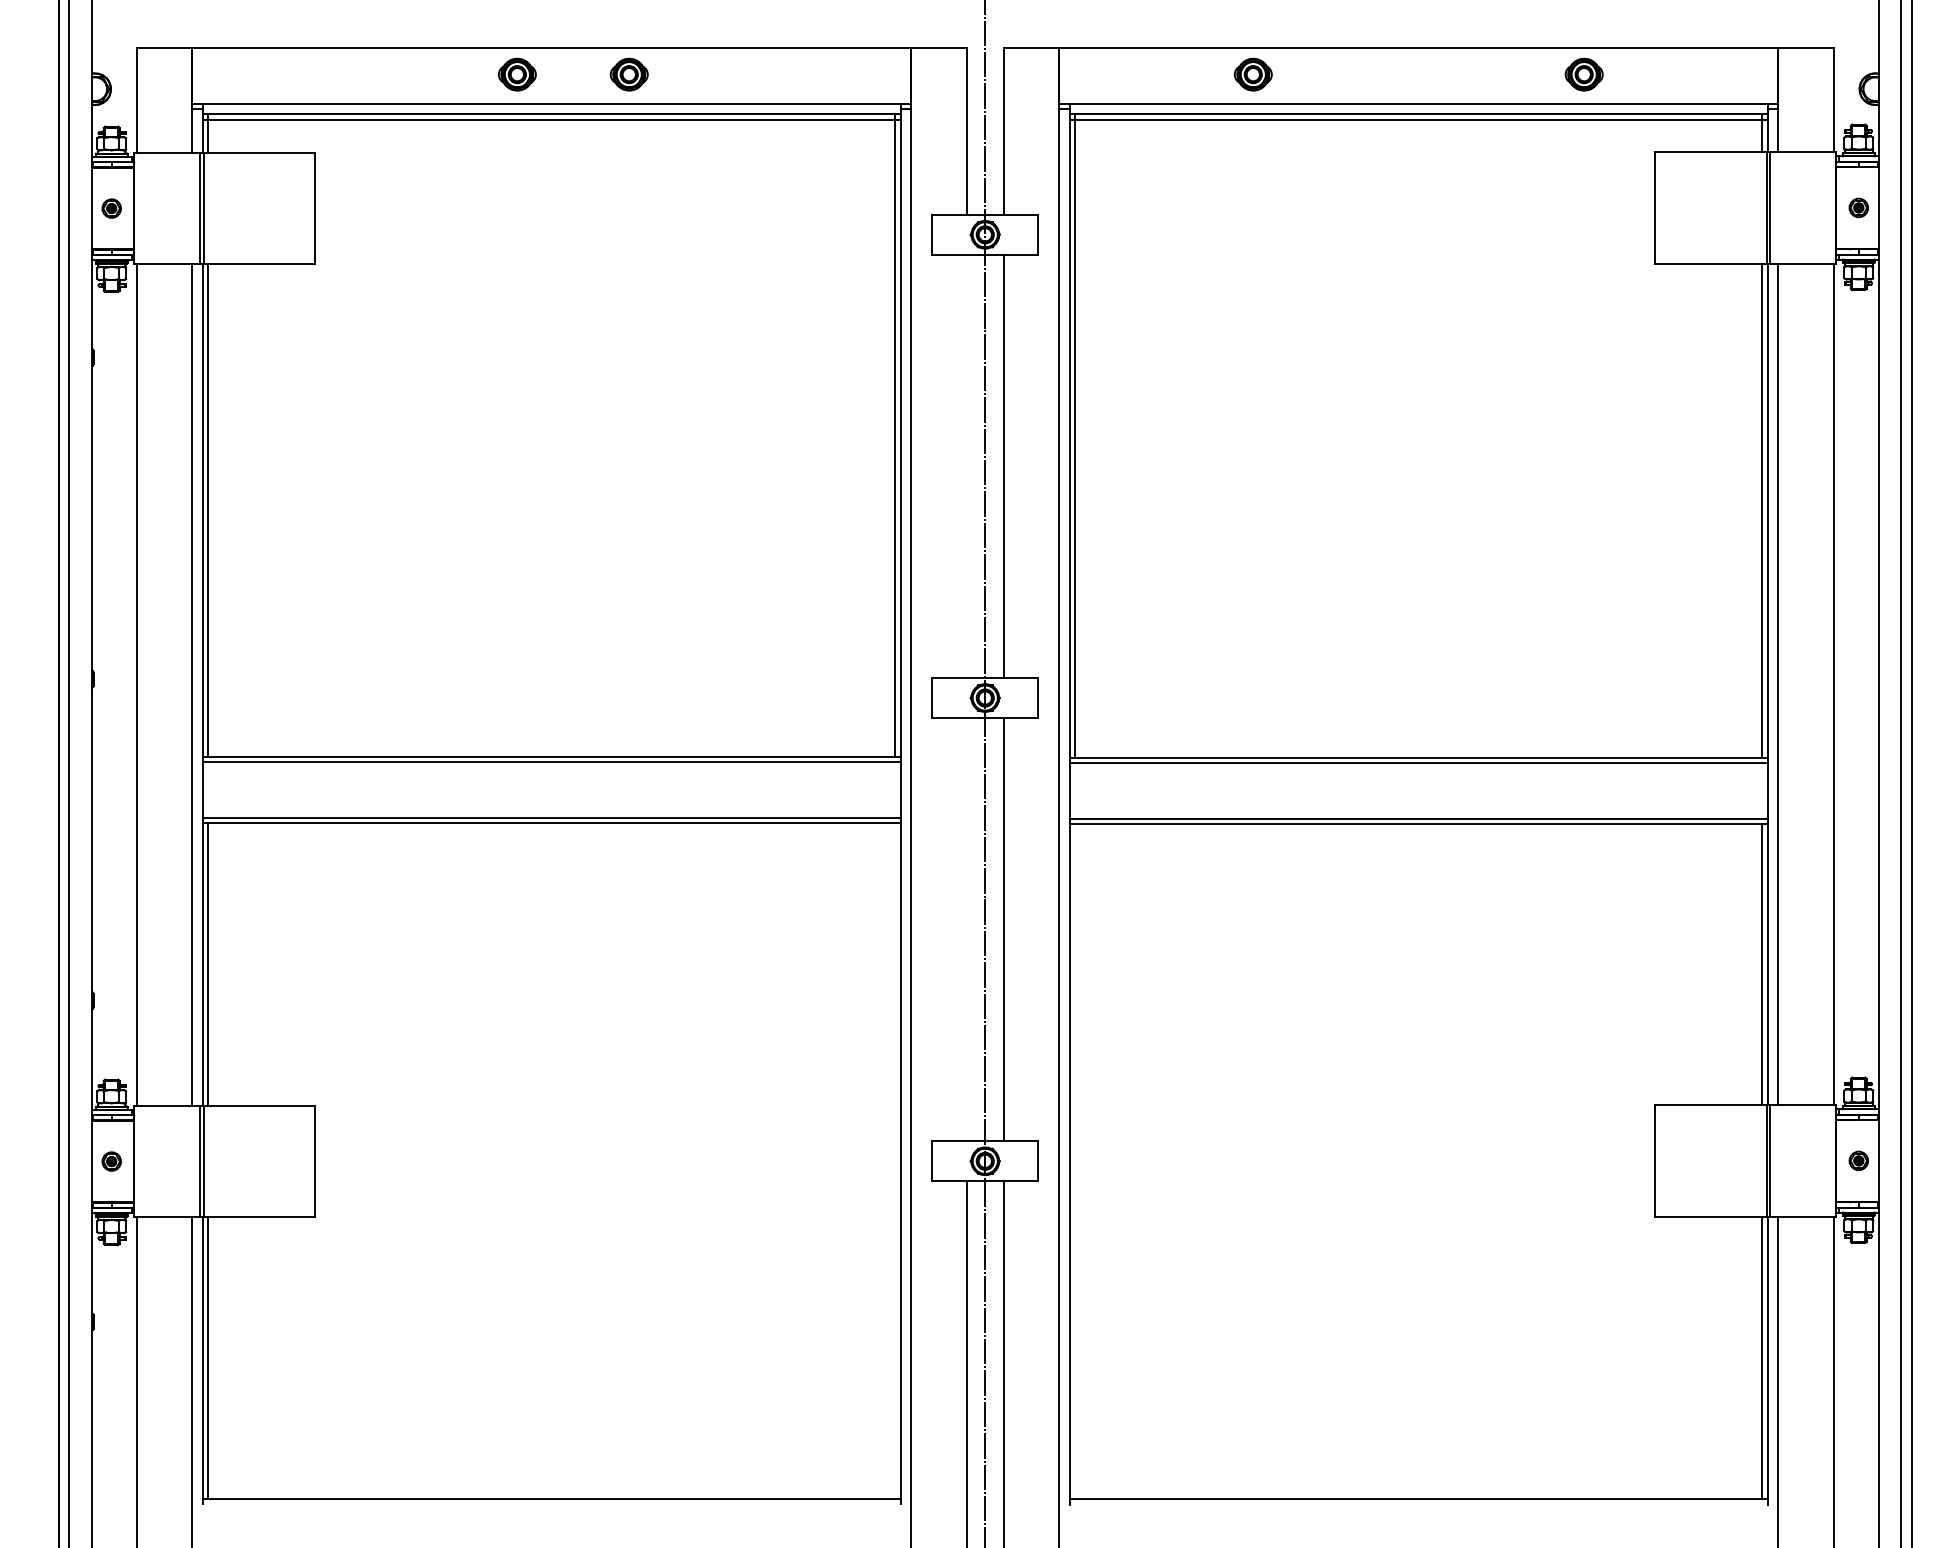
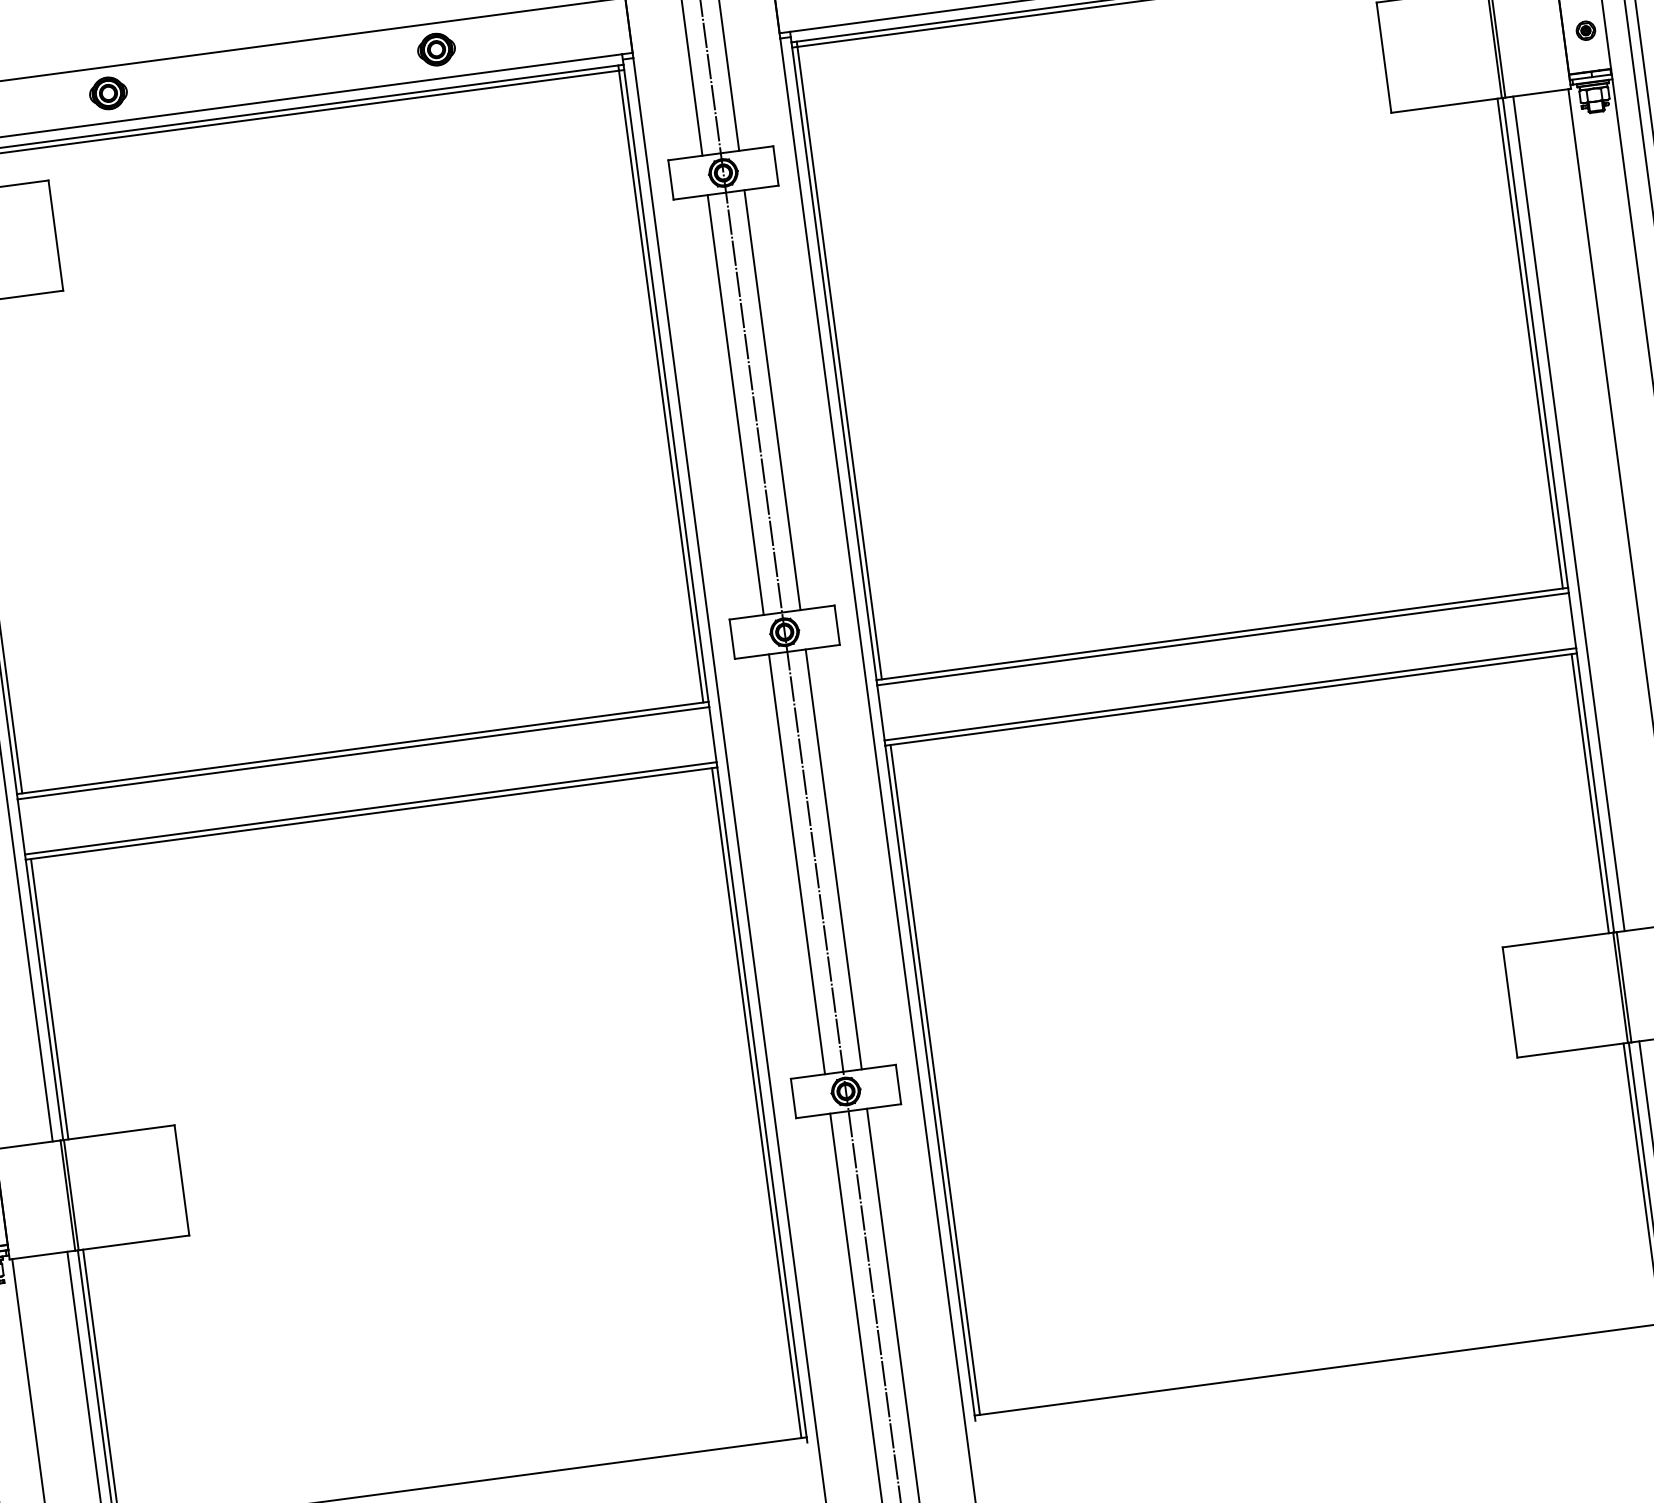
part: (517, 74) -> (108, 93), moved
part: (628, 74) -> (435, 49), moved
line: (966, 466) -> (735, 405), added
line: (966, 929) -> (796, 864), added
line: (895, 1160) -> (756, 1102), added
line: (1075, 1161) -> (935, 1079), added

